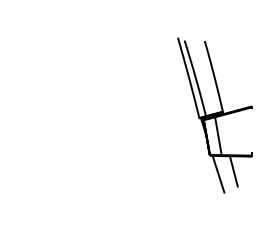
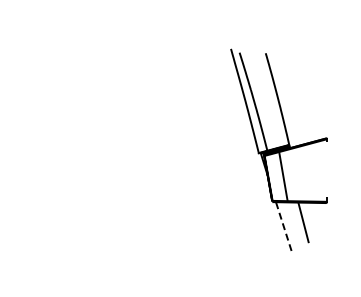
line: (218, 174) -> (283, 226), solid -> dashed

